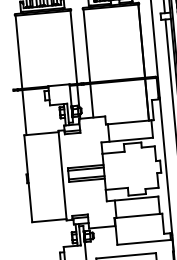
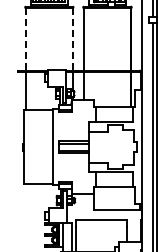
line: (73, 47) -> (72, 39), solid -> dashed
line: (18, 52) -> (25, 39), solid -> dashed

